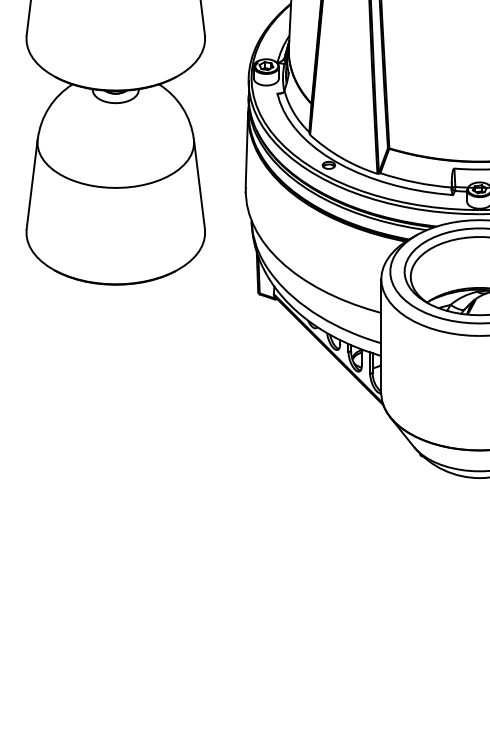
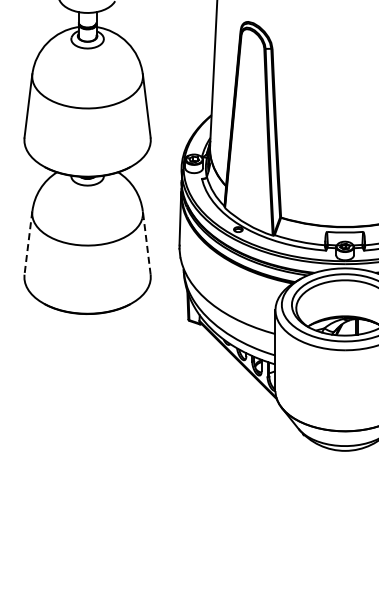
line: (32, 184) -> (28, 243), solid -> dashed
line: (199, 184) -> (146, 243), solid -> dashed

